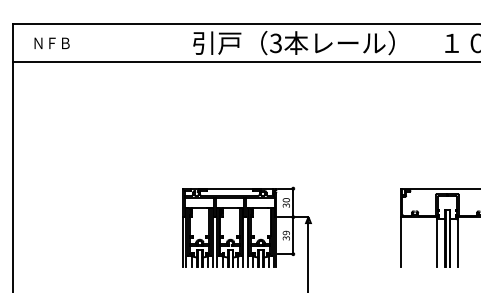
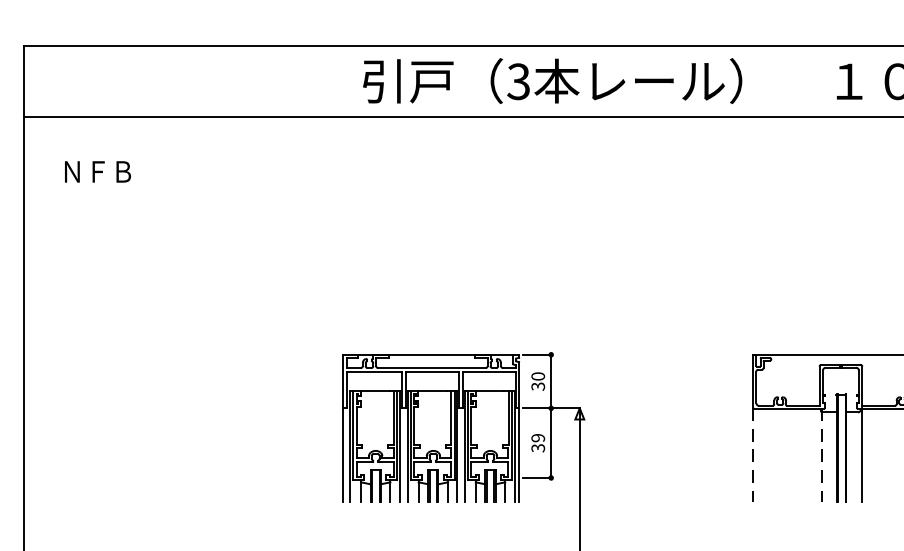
text: (51, 42) -> (96, 170), moved
line: (400, 241) -> (752, 454), solid -> dashed
line: (437, 241) -> (822, 454), solid -> dashed

